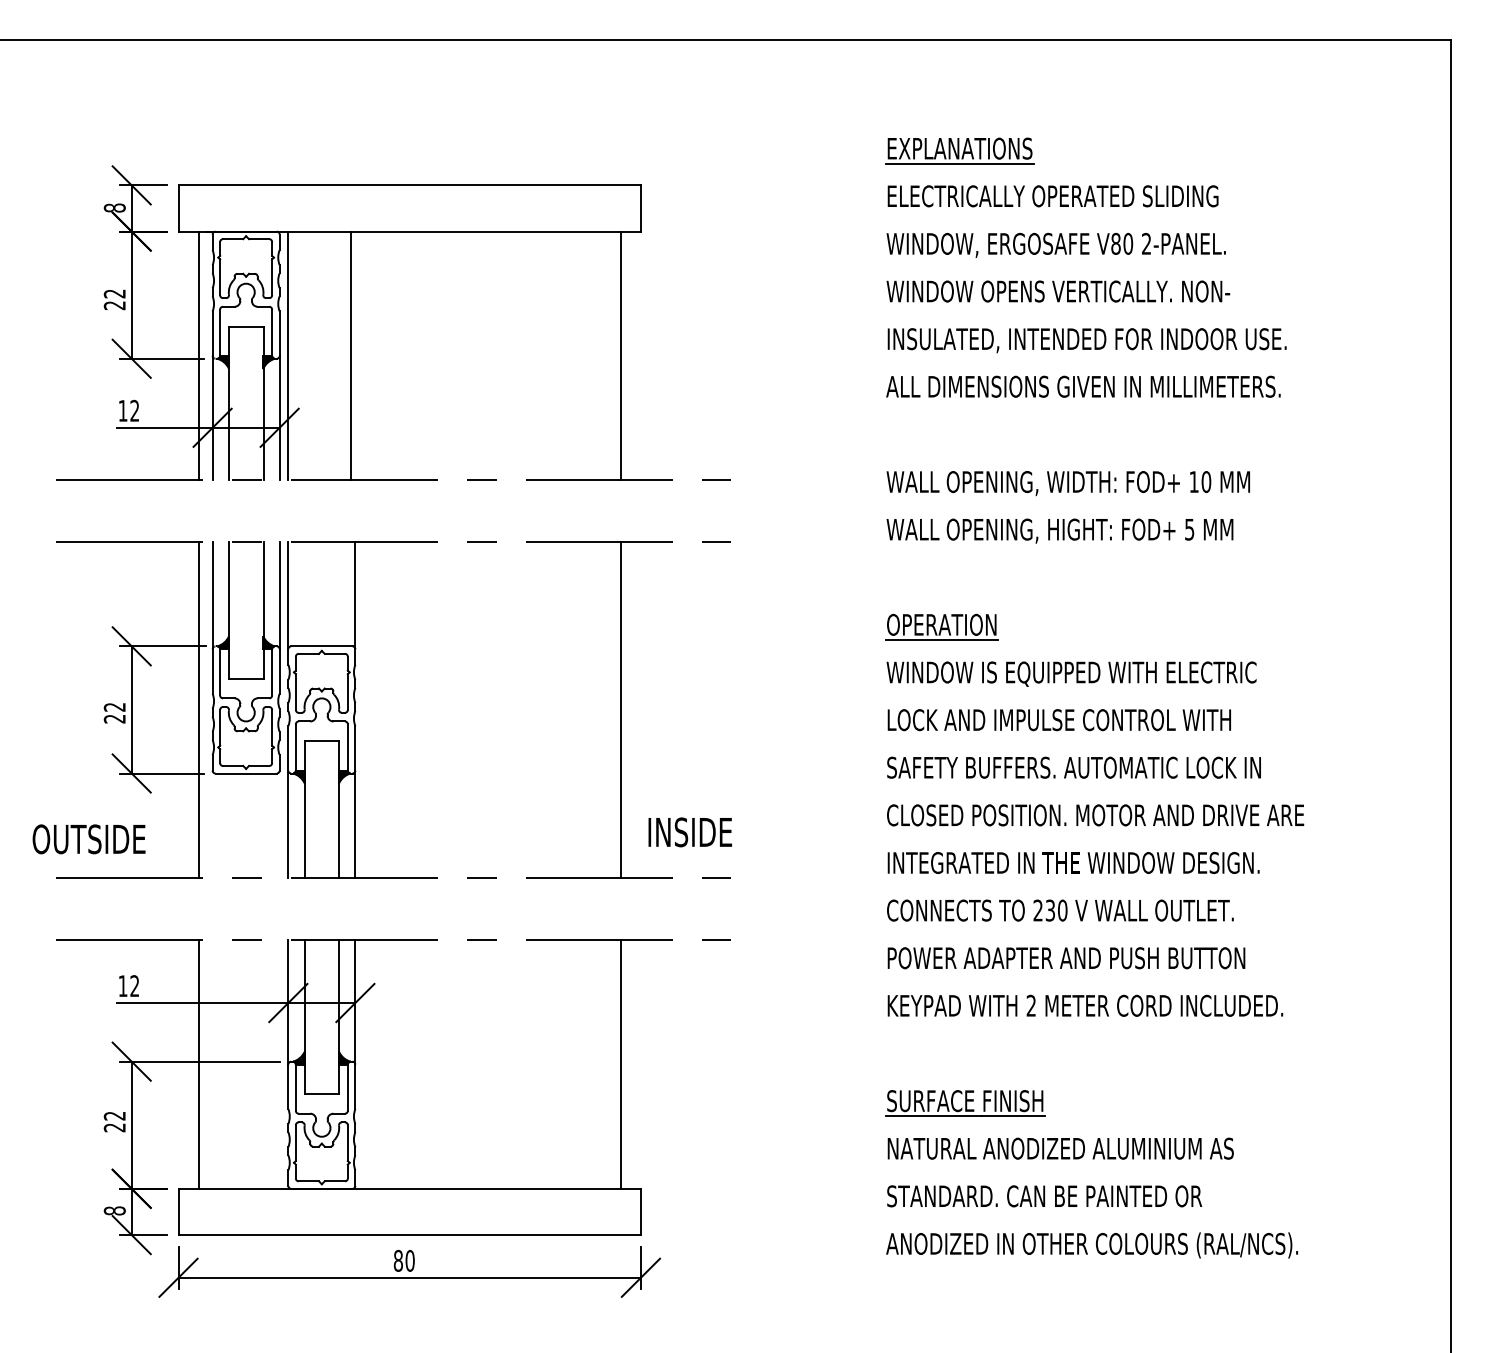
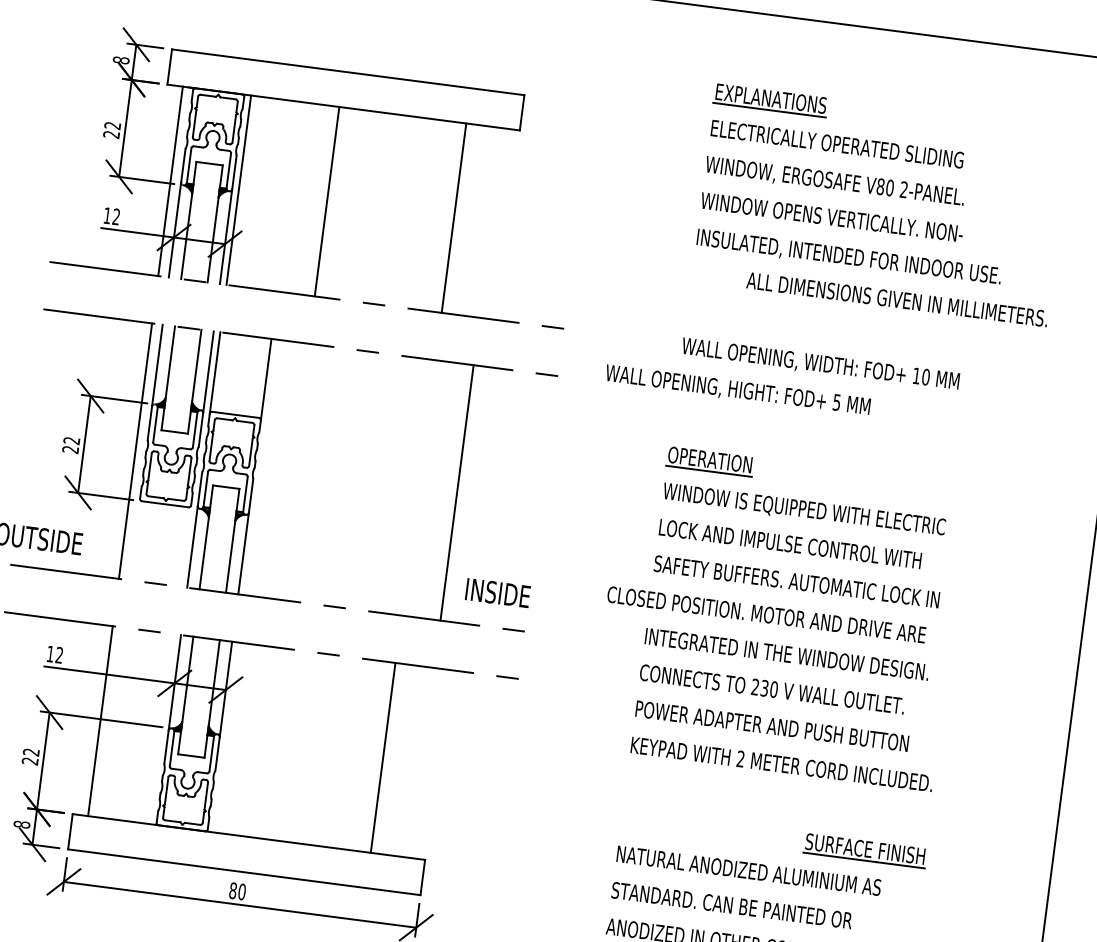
line: (351, 355) -> (327, 201), moved
line: (620, 355) -> (453, 217), moved
text: (1083, 386) -> (897, 299), moved
text: (1059, 530) -> (737, 390), moved
text: (1095, 815) -> (766, 614), moved
line: (620, 1063) -> (383, 757), moved
part: (965, 1103) -> (865, 850), moved

